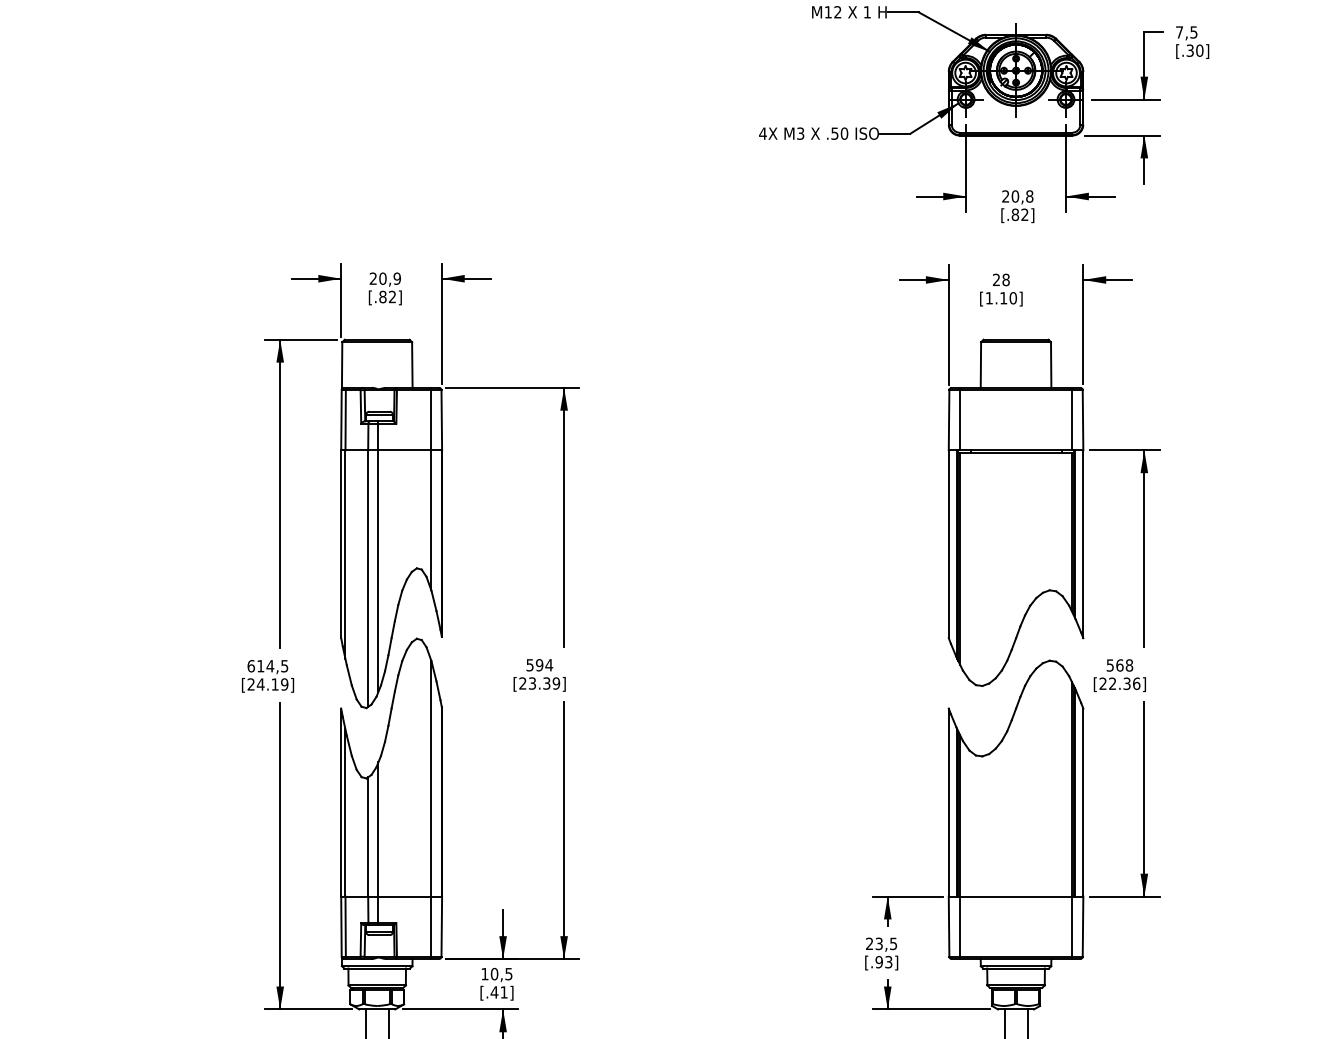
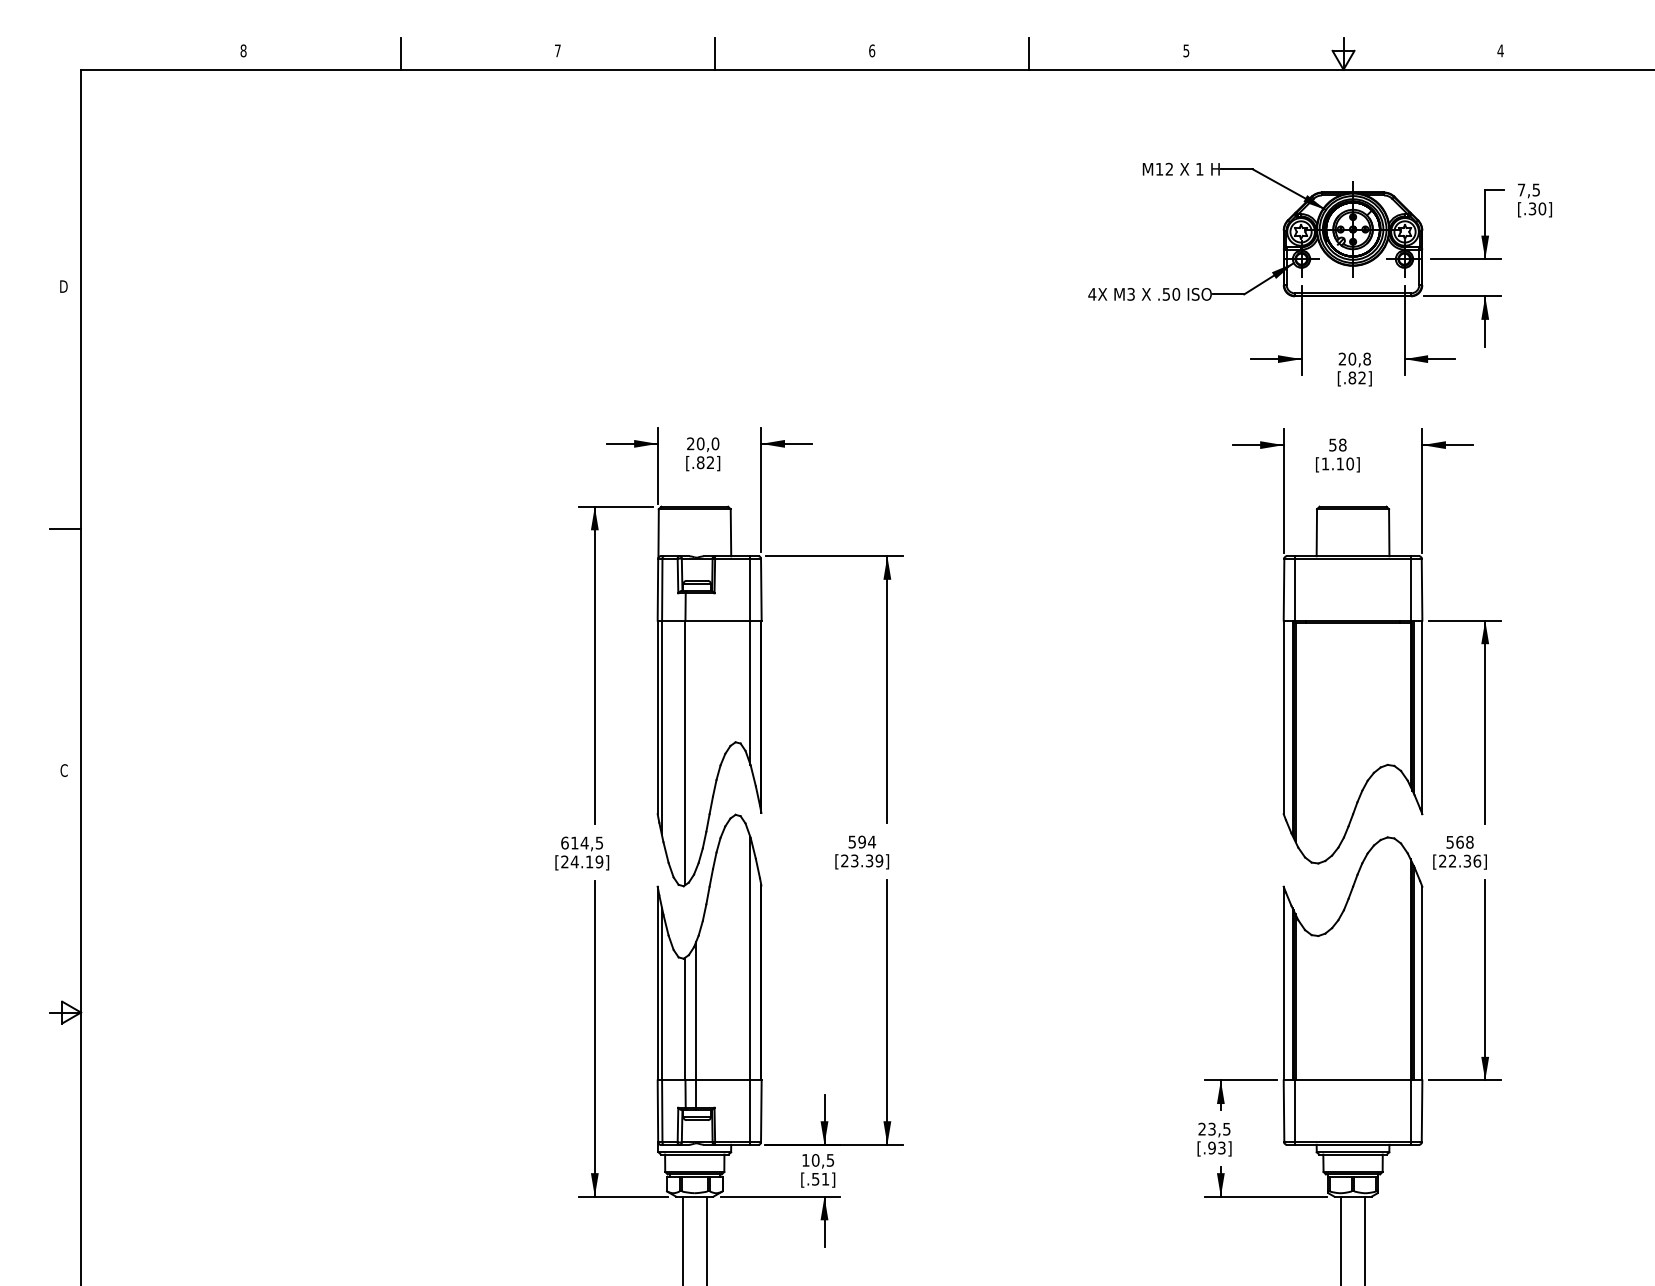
text: (397, 278) -> (715, 443), 20,9 -> 20,0
text: (996, 279) -> (1332, 444), 28 -> 58
line: (378, 555) -> (696, 729), removed
text: (494, 992) -> (815, 1179), [.41] -> [.51]

